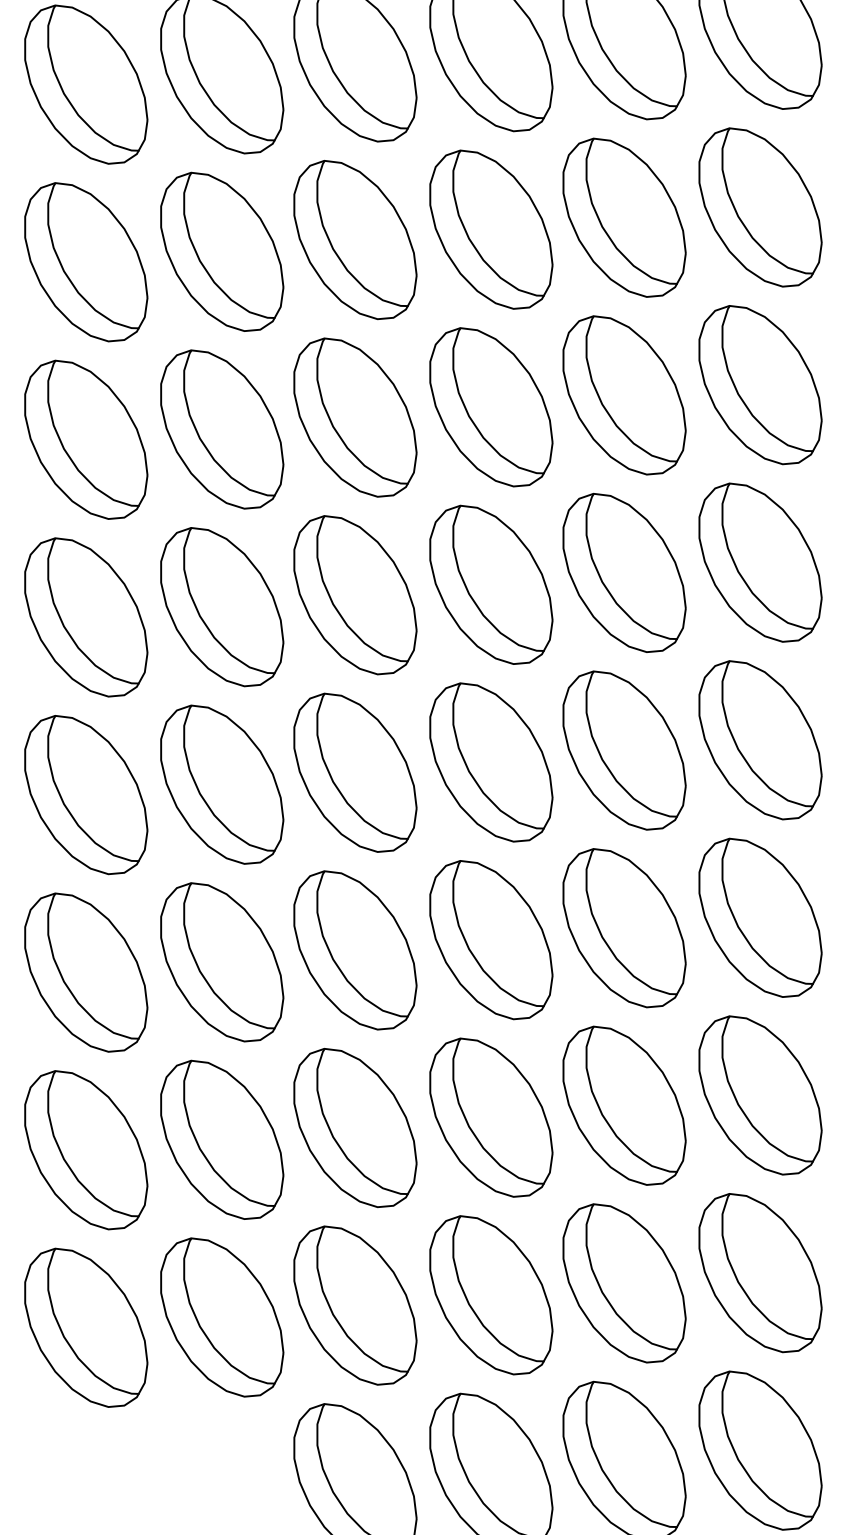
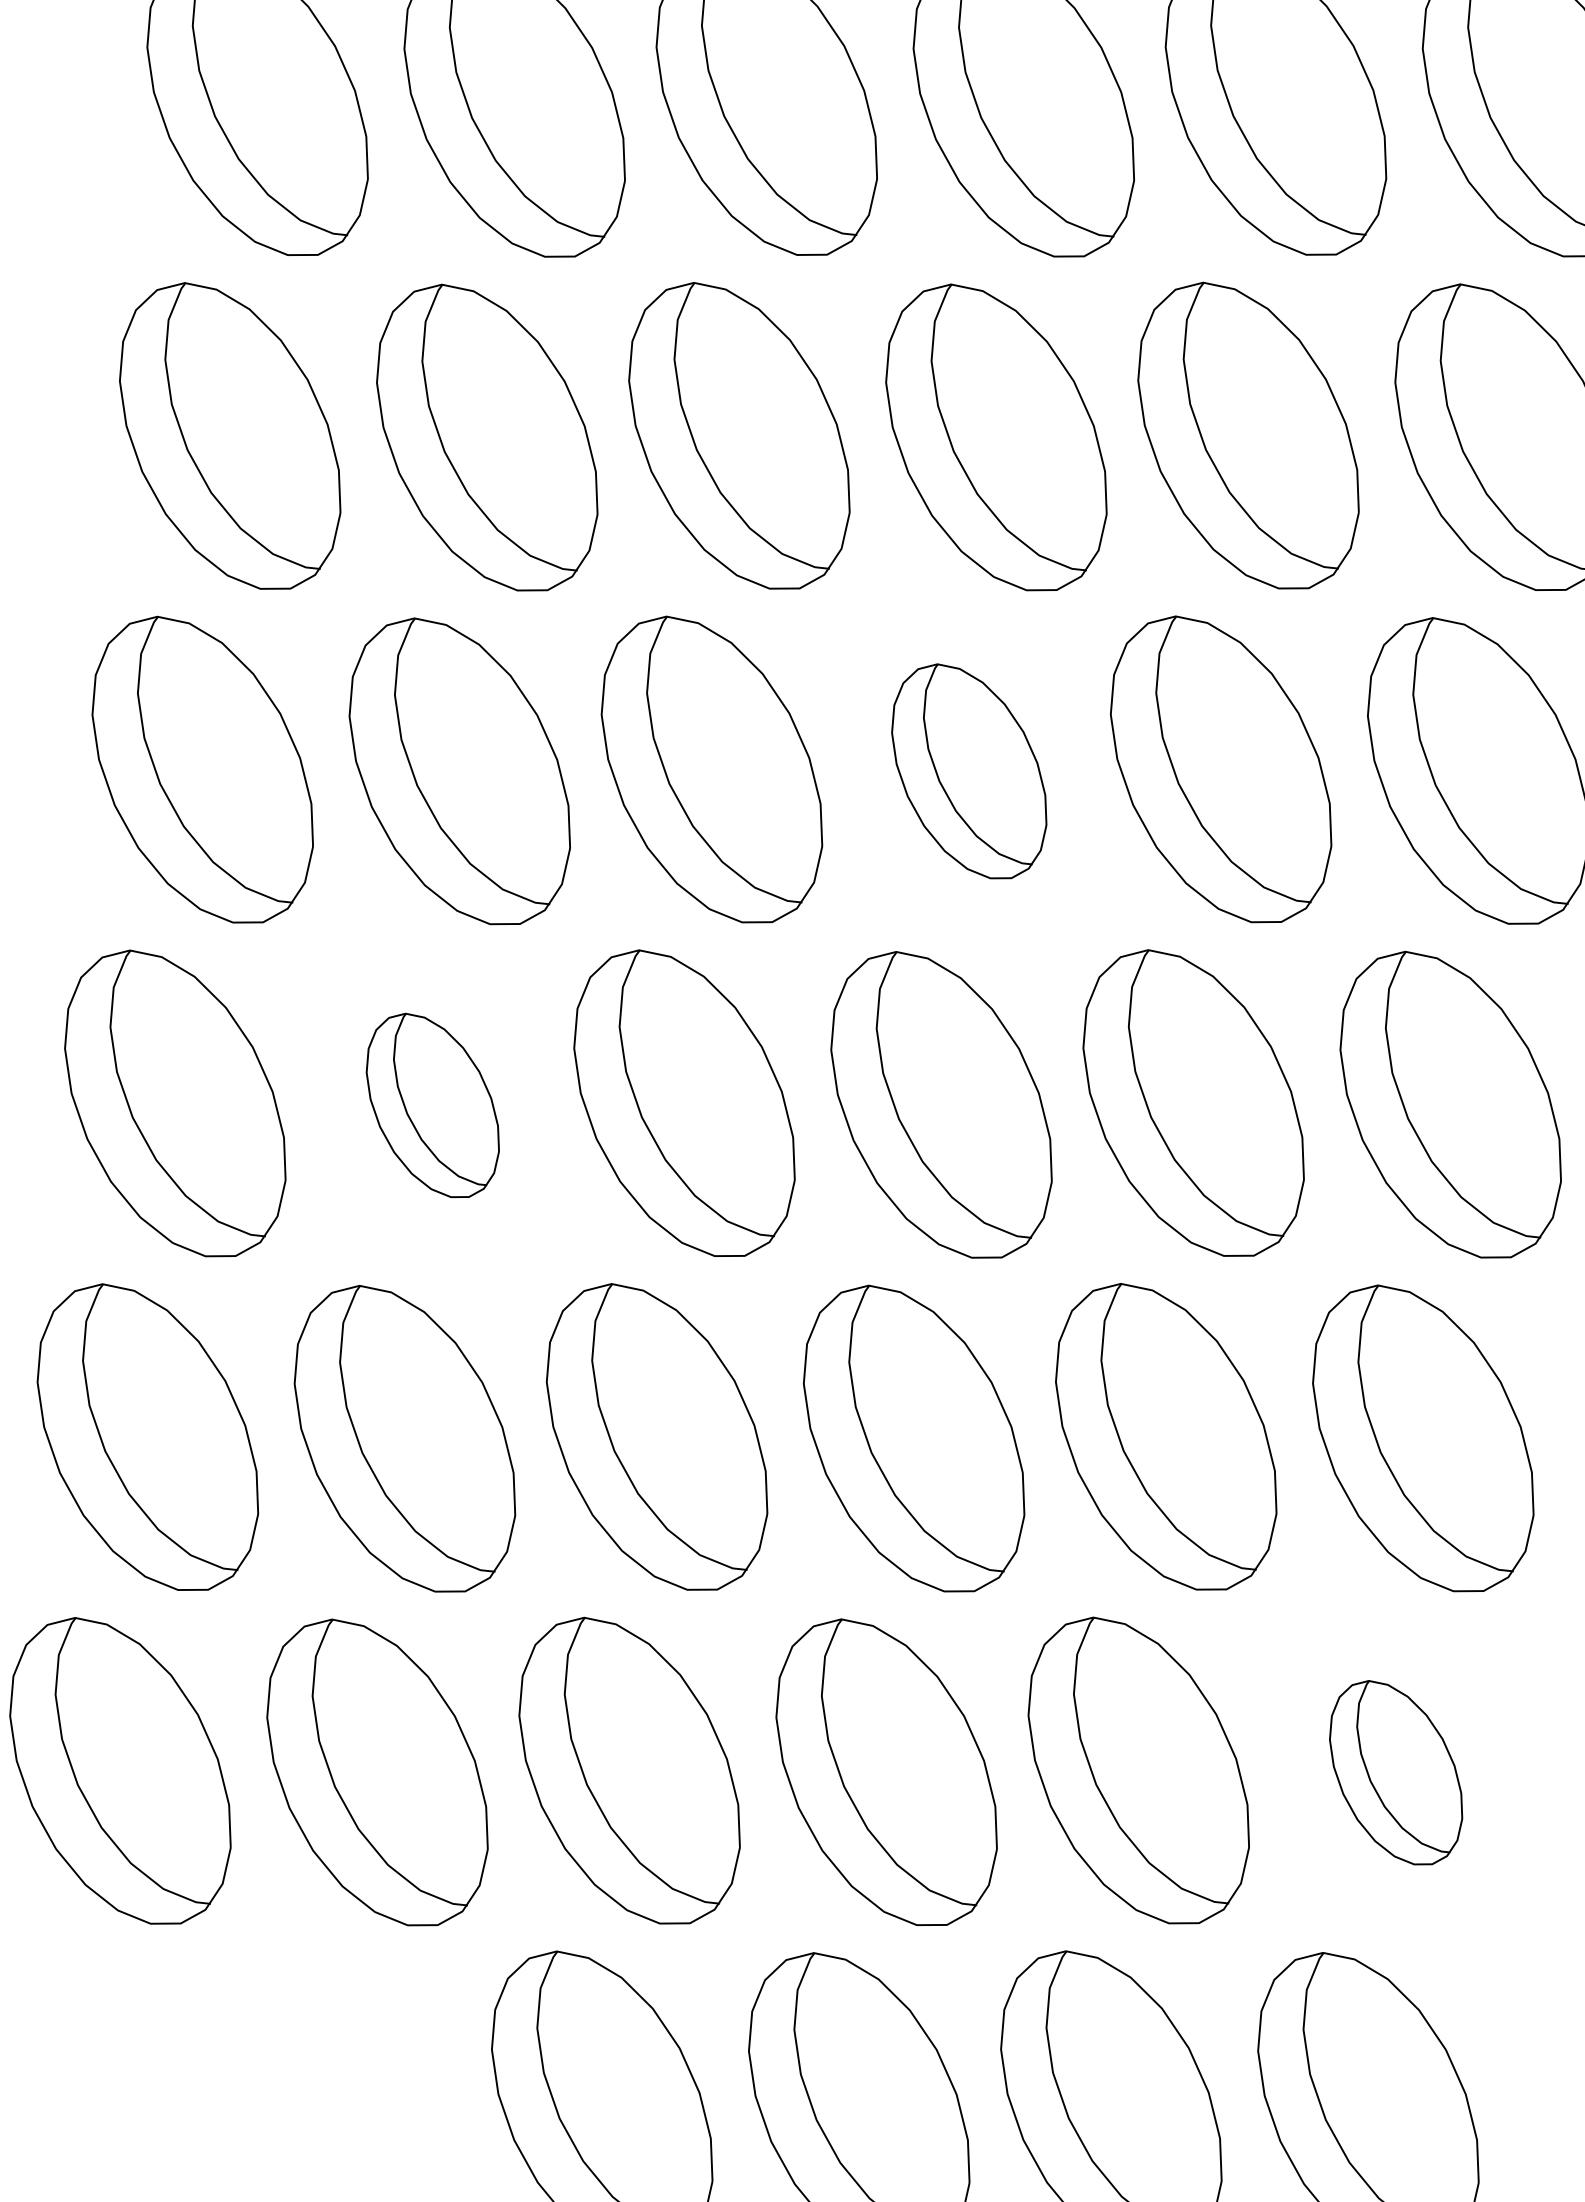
part: (491, 762) -> (969, 771), size x0.7
part: (222, 962) -> (433, 1106), size x0.6
part: (760, 1273) -> (1396, 1773), size x0.6

